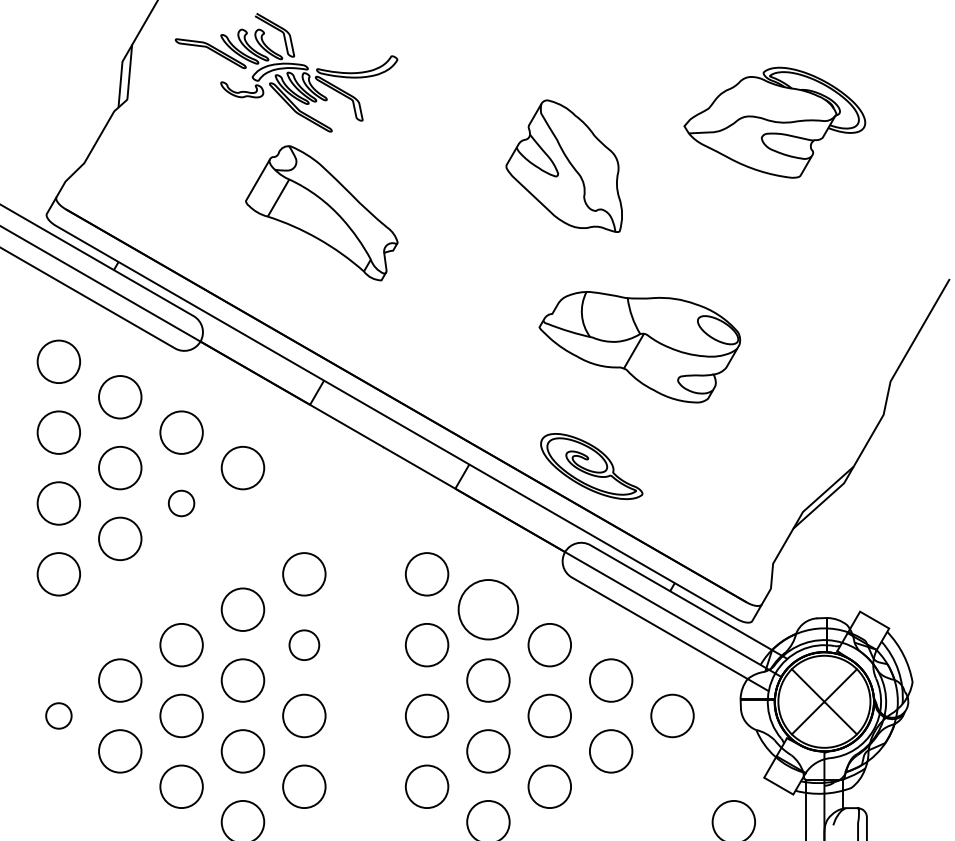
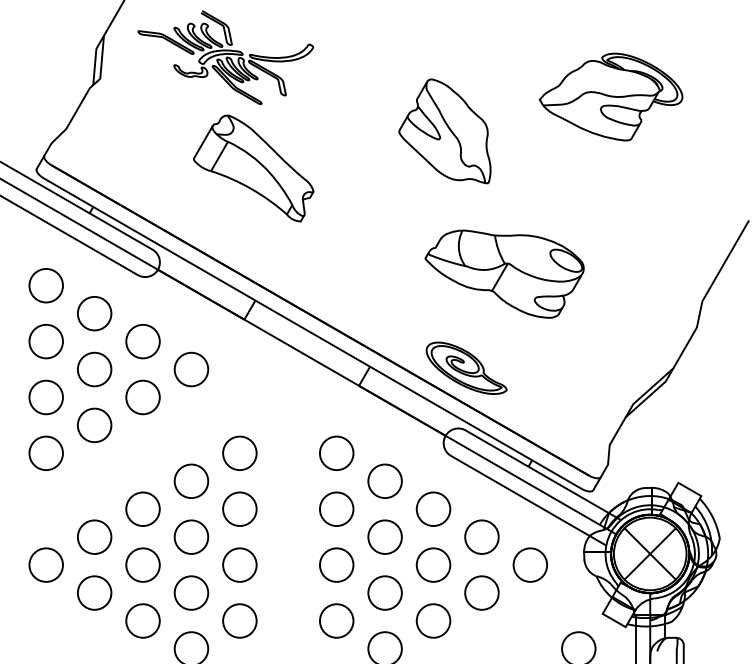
circle: (181, 503) -> (142, 397), size x1.67
circle: (488, 609) -> (385, 481), size x0.71
circle: (304, 645) -> (240, 509), size x1.43
circle: (58, 715) -> (45, 564), size x1.67

